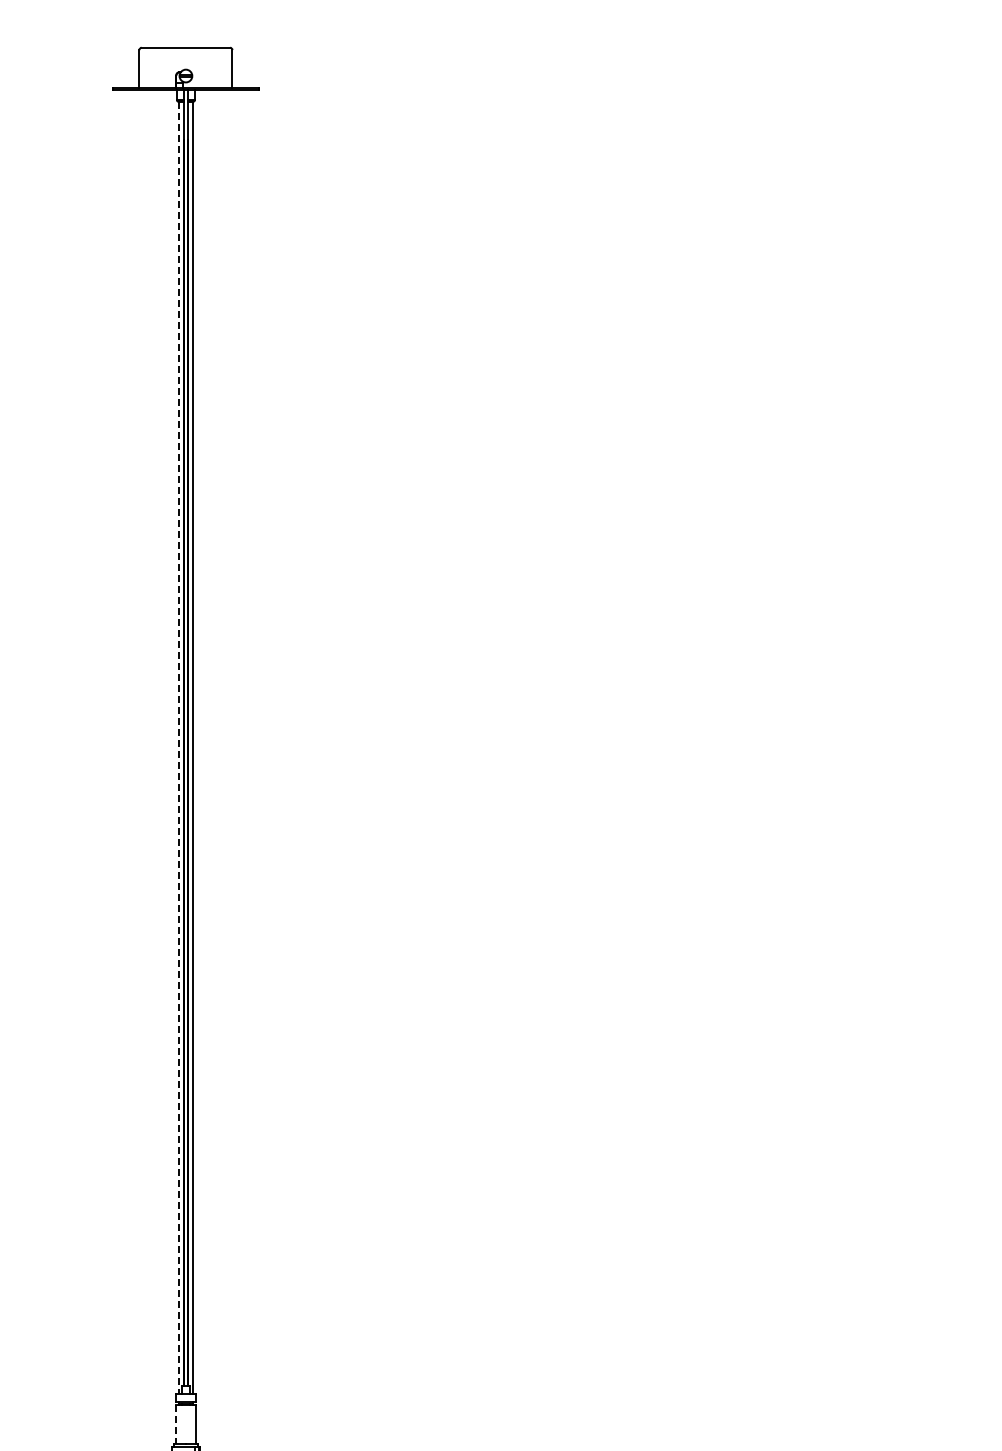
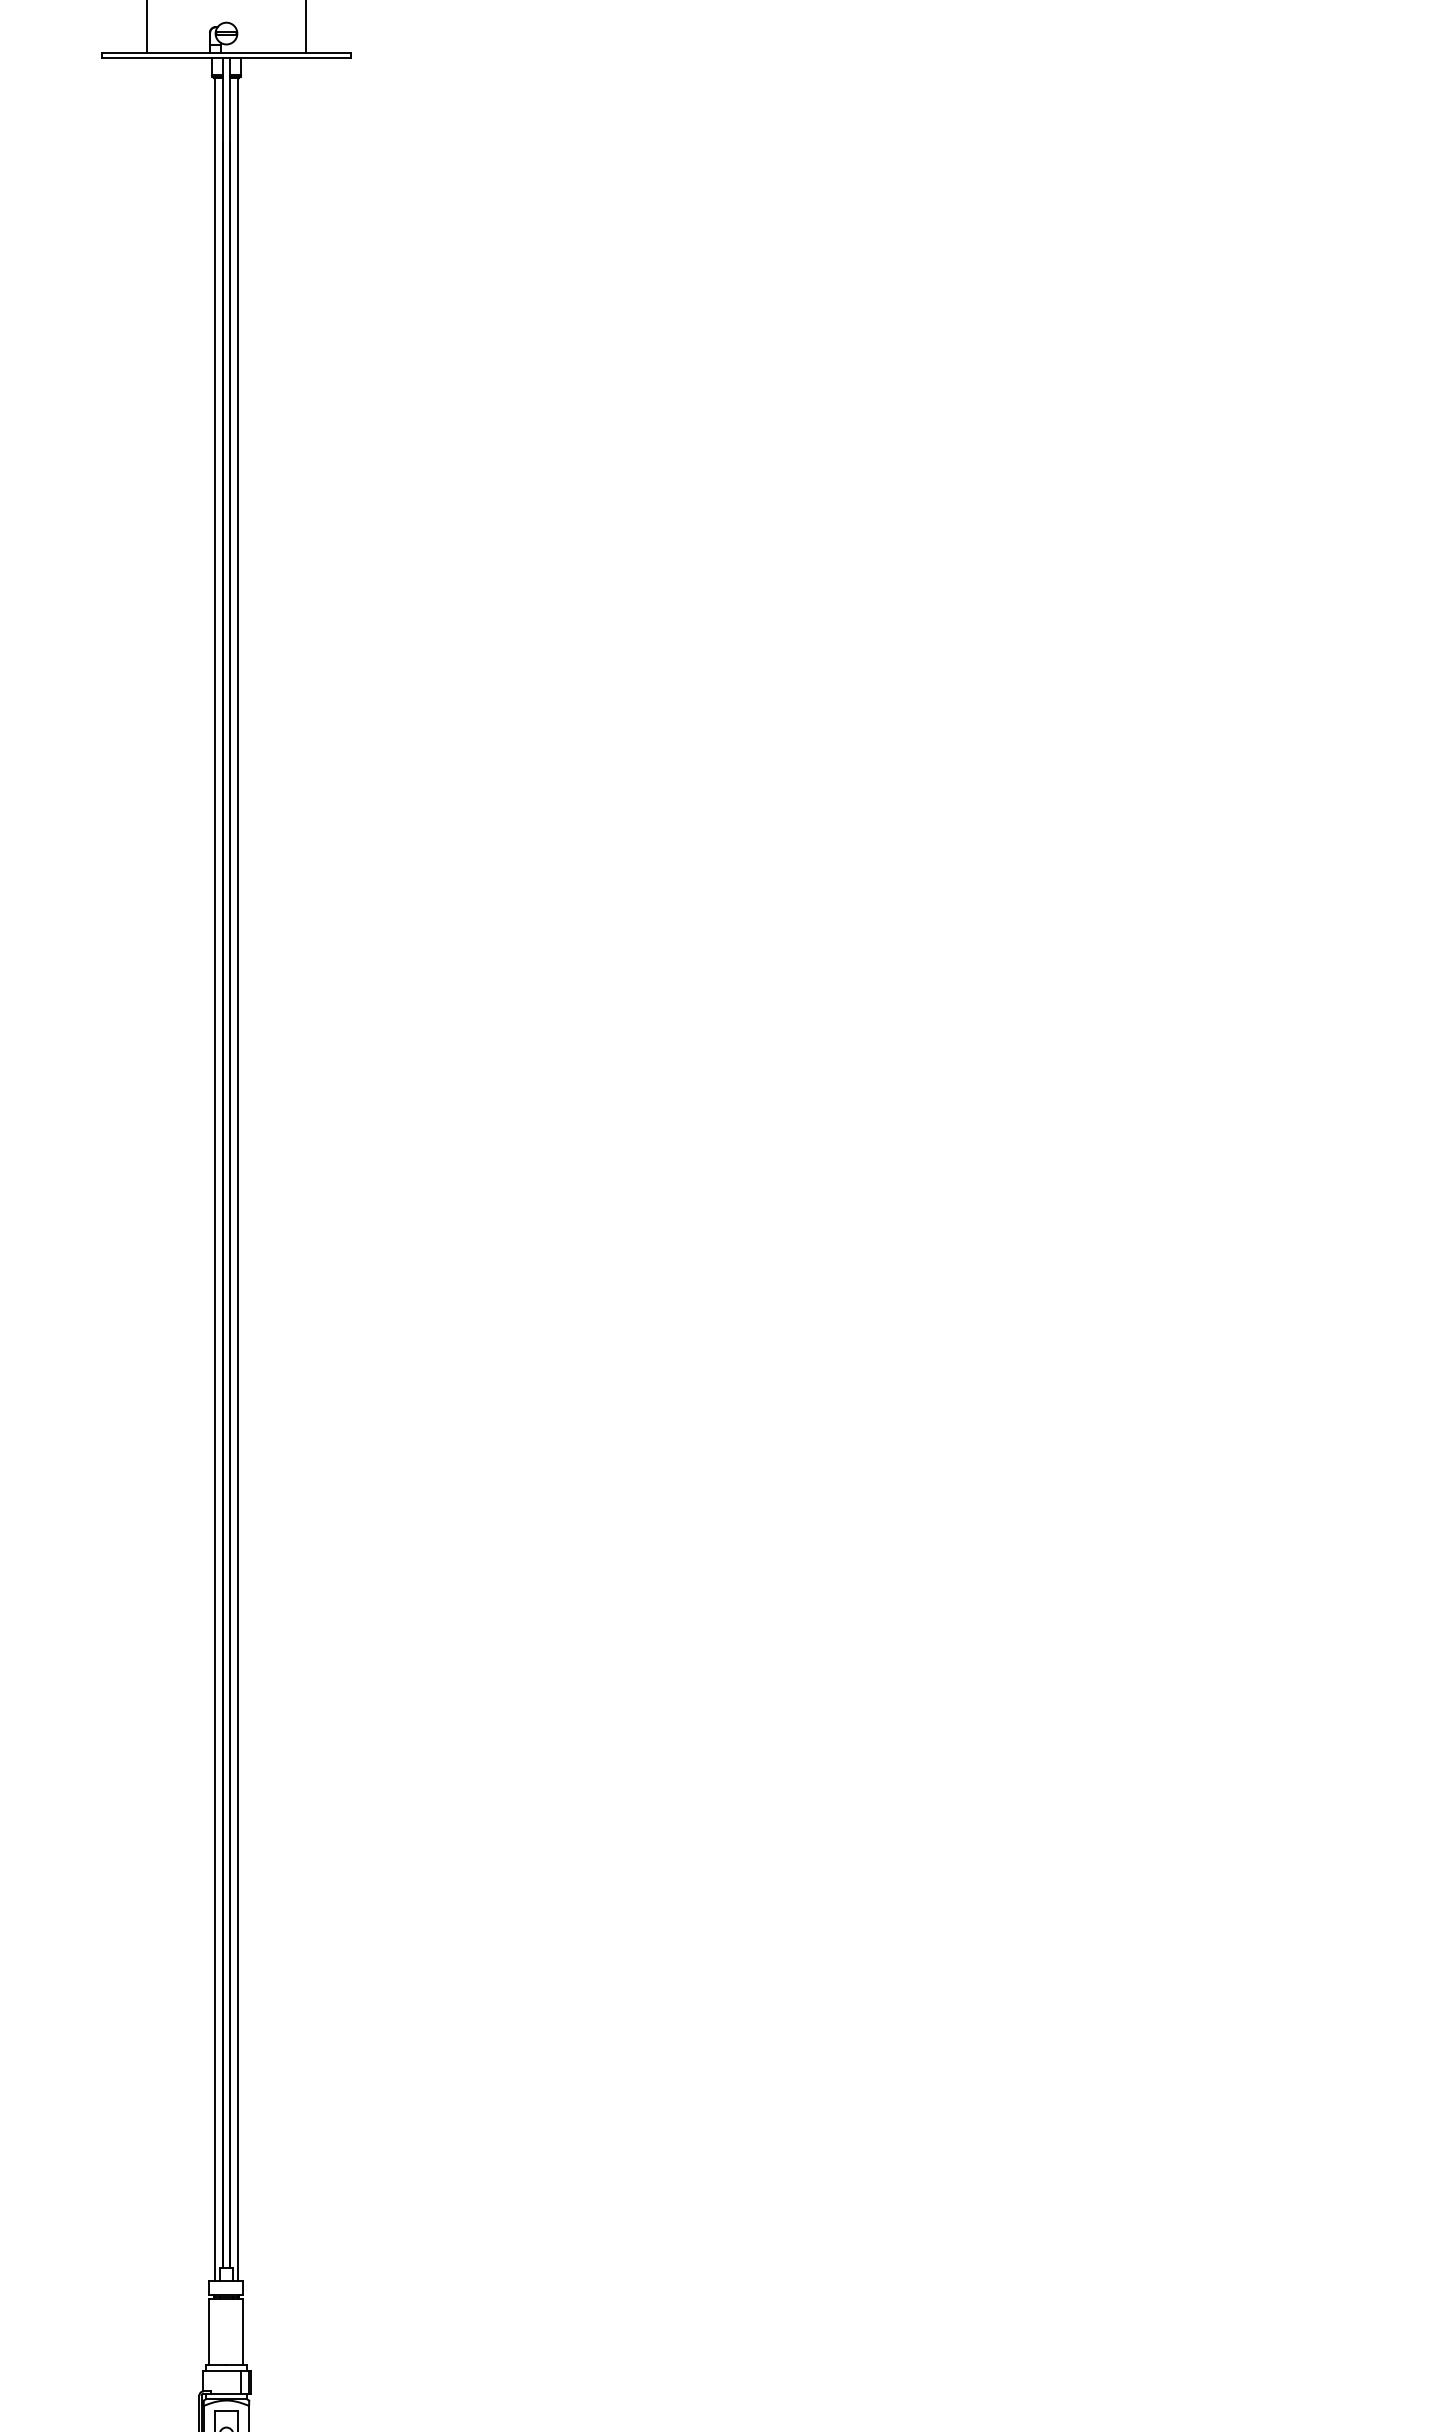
line: (179, 748) -> (215, 1180), dashed -> solid
line: (175, 1424) -> (208, 2332), dashed -> solid

